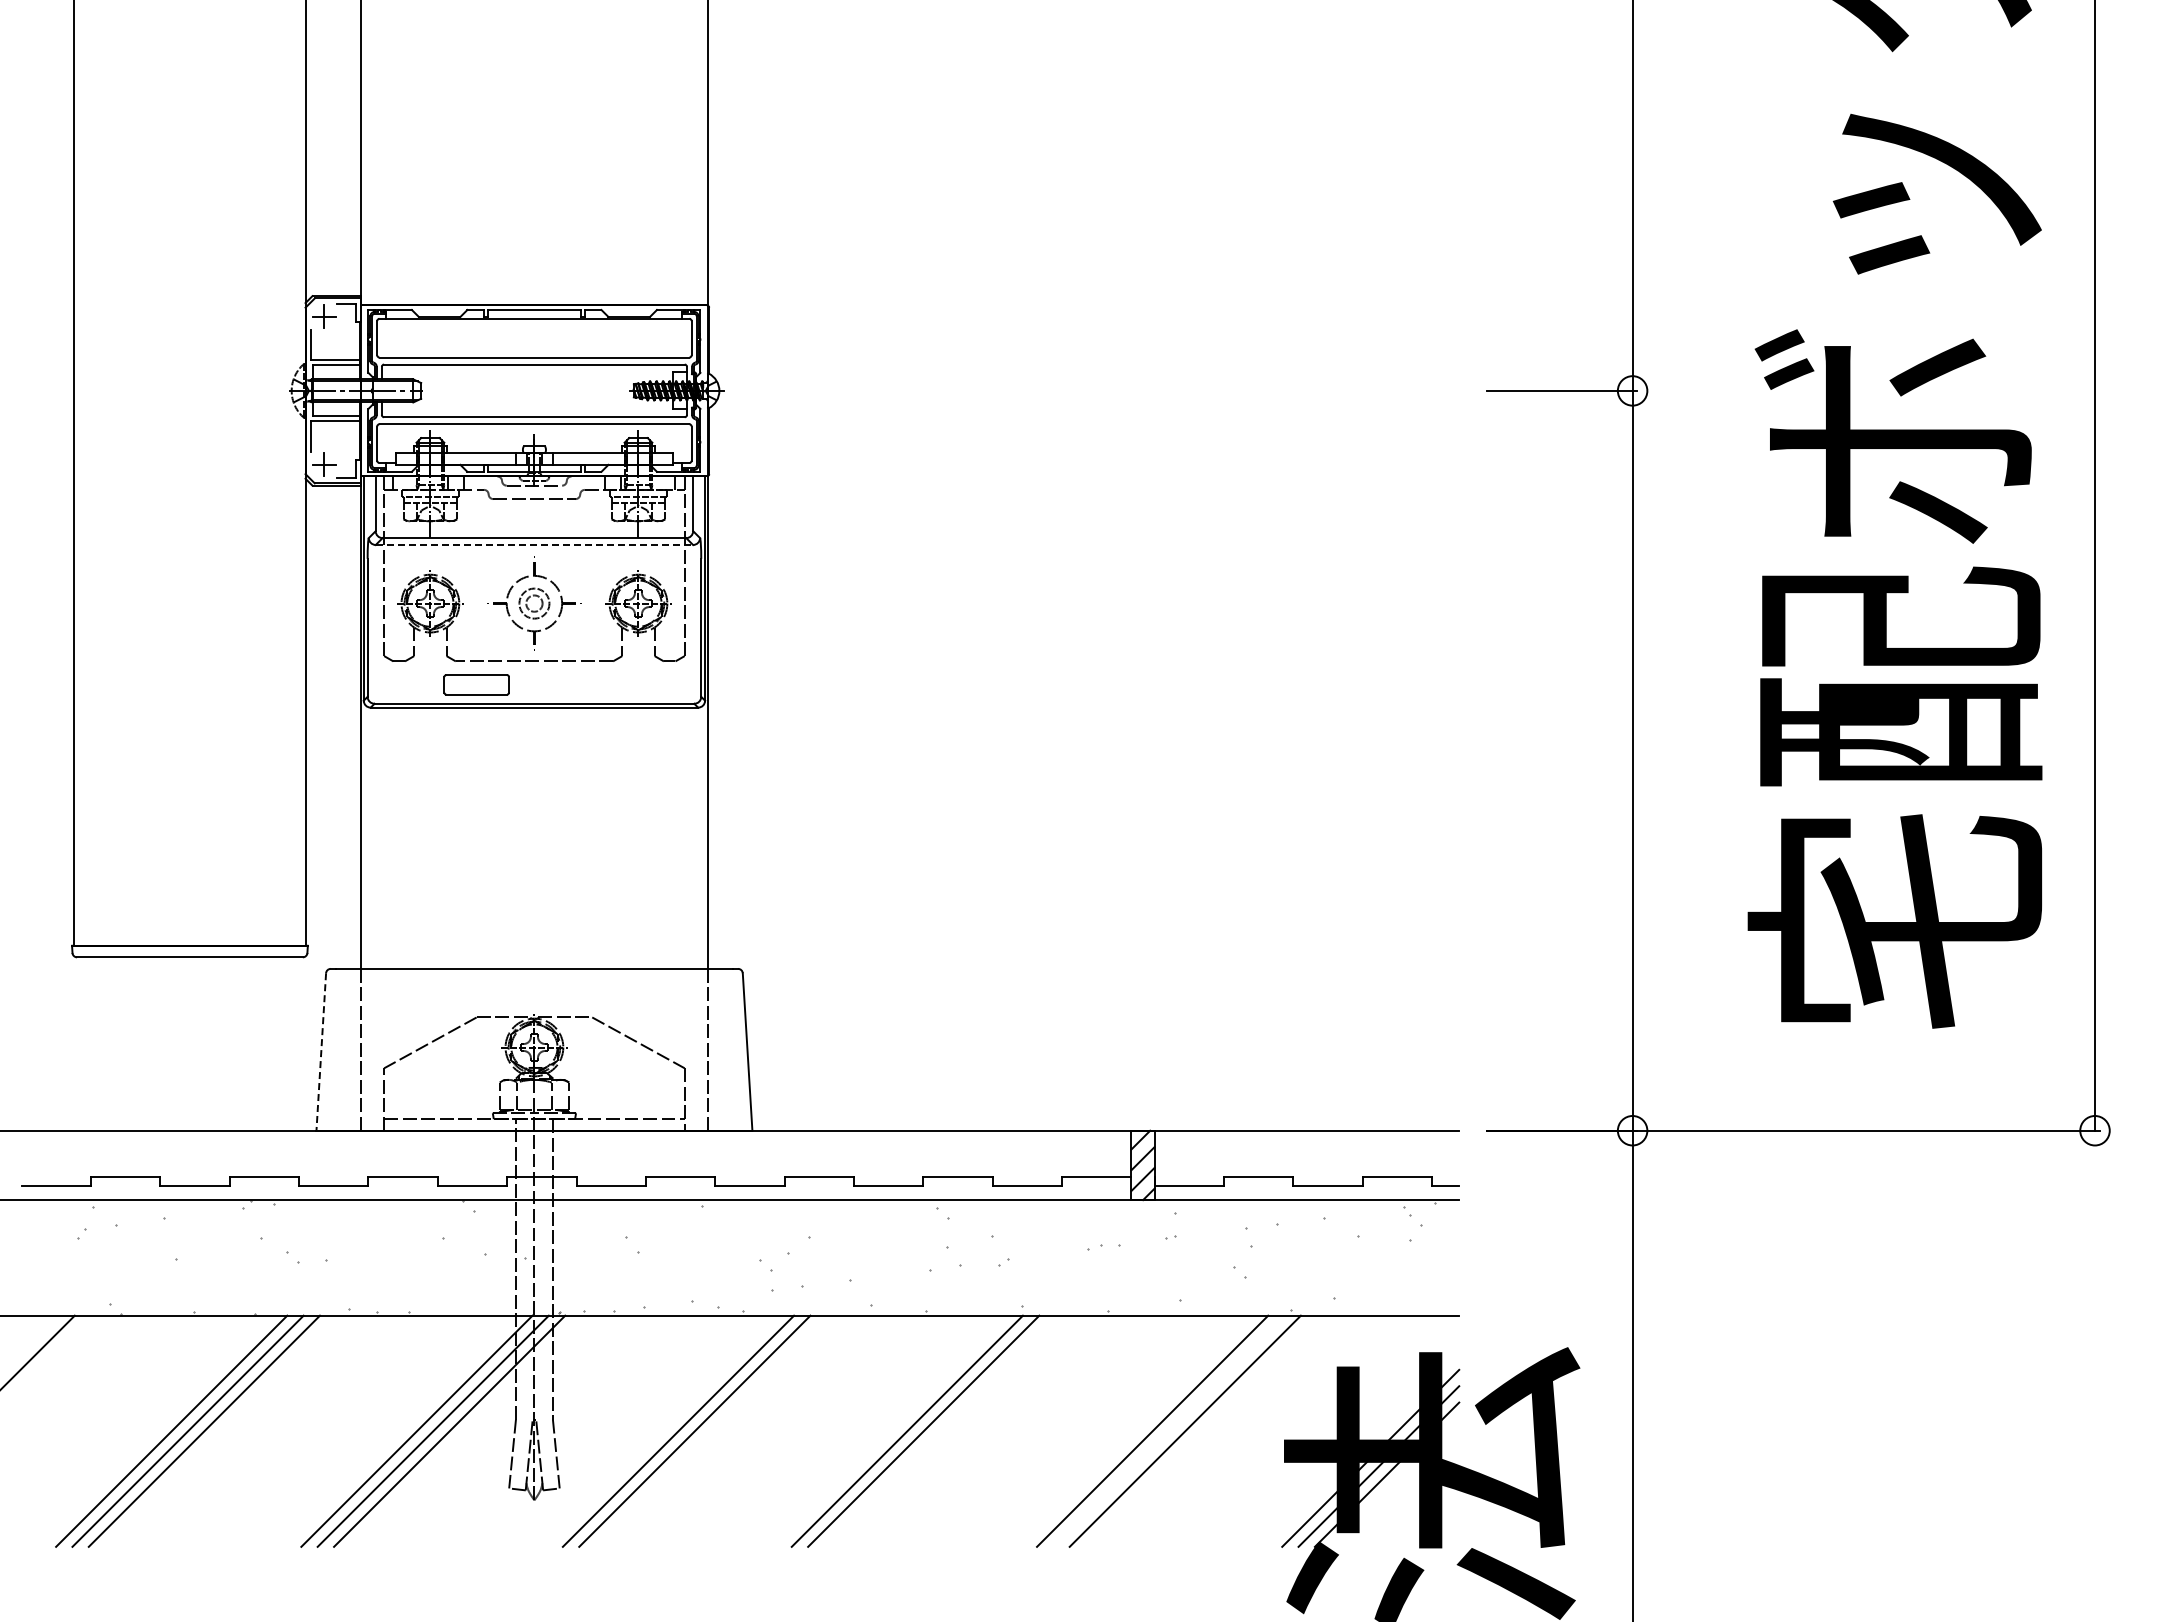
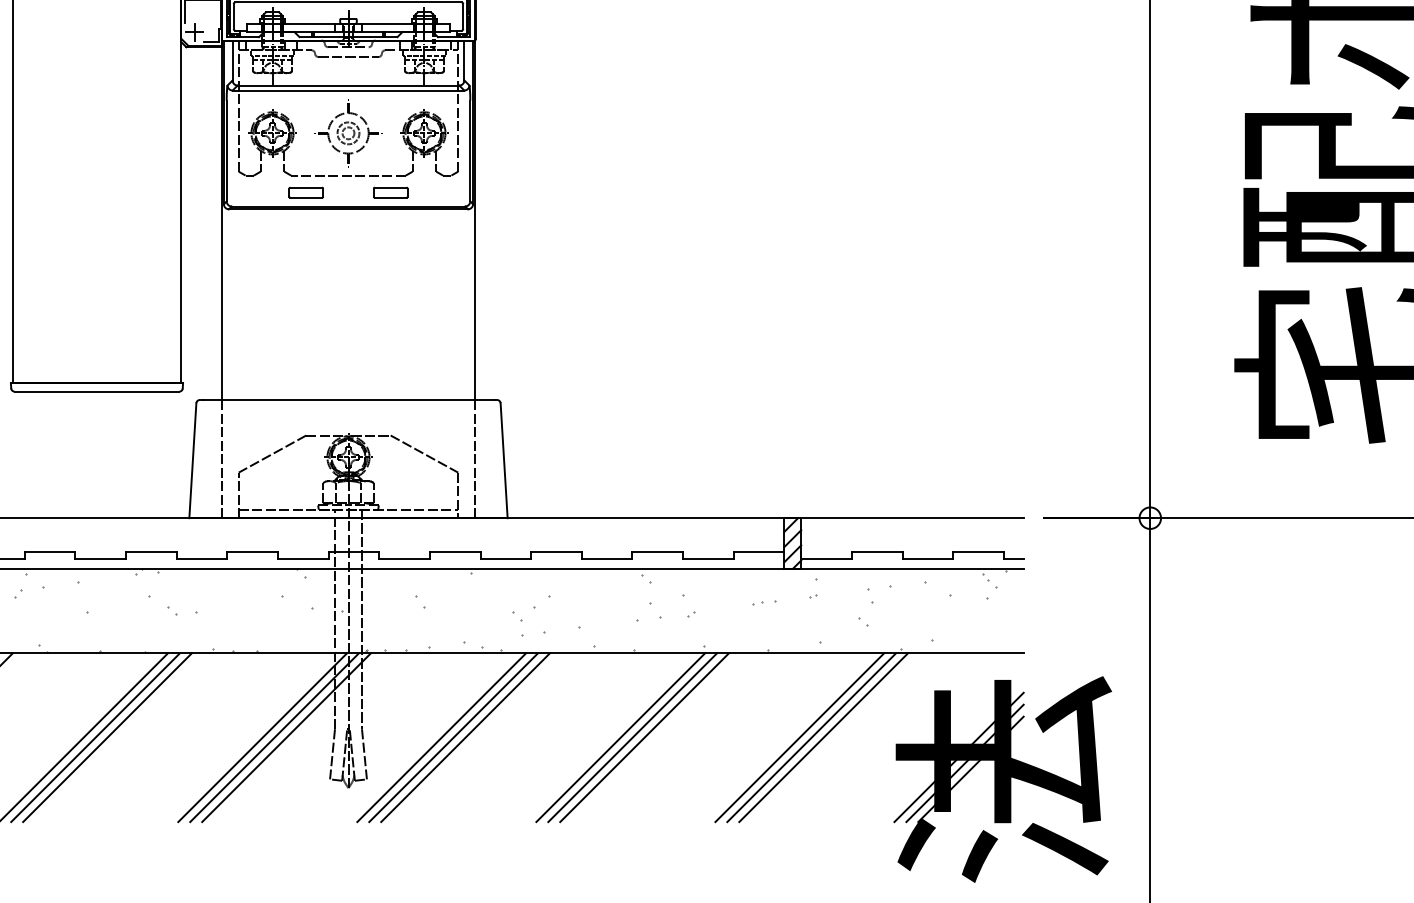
line: (534, 545) -> (348, 90), dashed -> solid
part: (476, 684) -> (306, 192), size x0.71
part: (592, 684) -> (390, 192), added
line: (321, 1051) -> (193, 460), dashed -> solid
line: (661, 1430) -> (441, 737), added
line: (939, 1430) -> (644, 737), added
line: (1168, 1430) -> (811, 737), added

